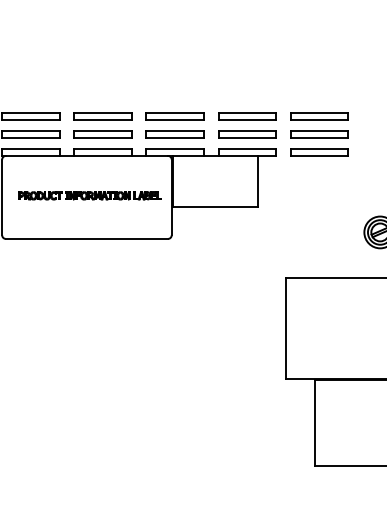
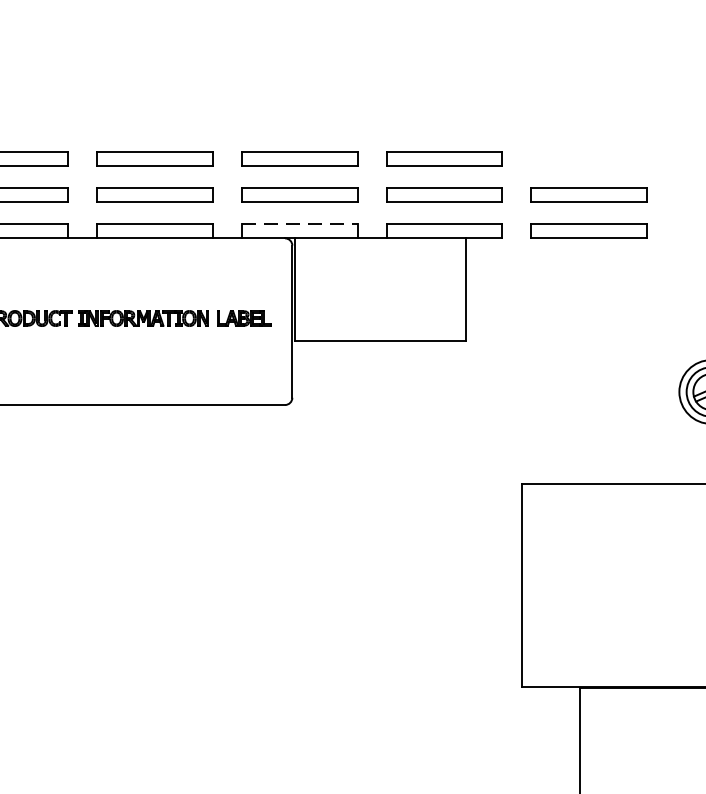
part: (319, 116) -> (589, 159), removed
line: (175, 148) -> (299, 223), solid -> dashed

